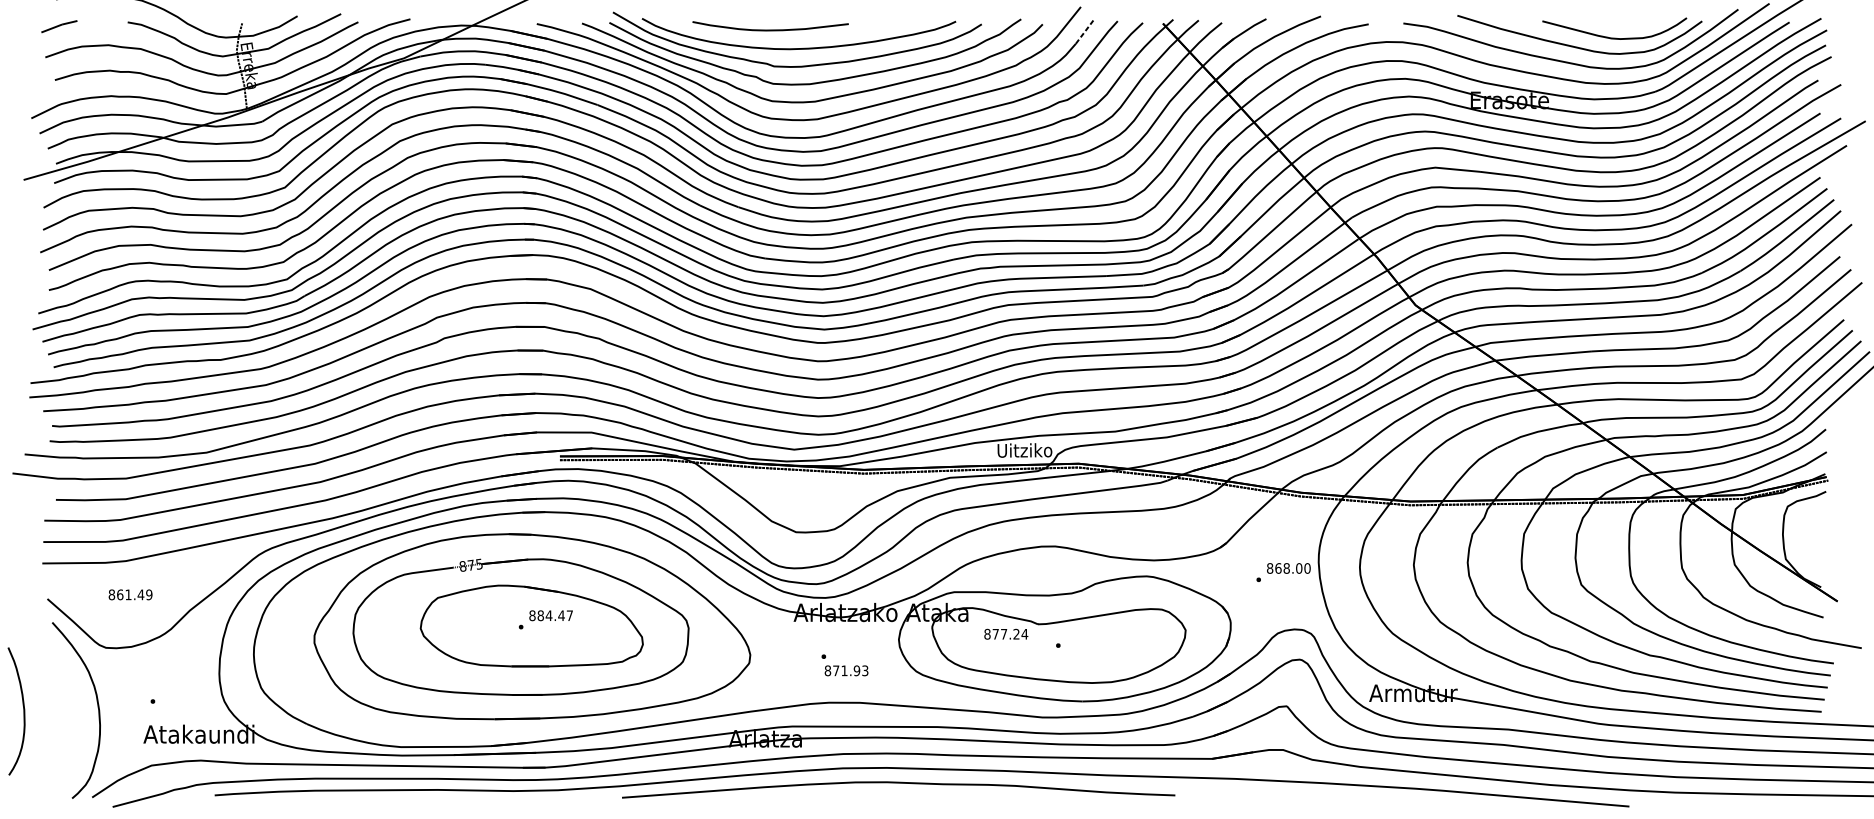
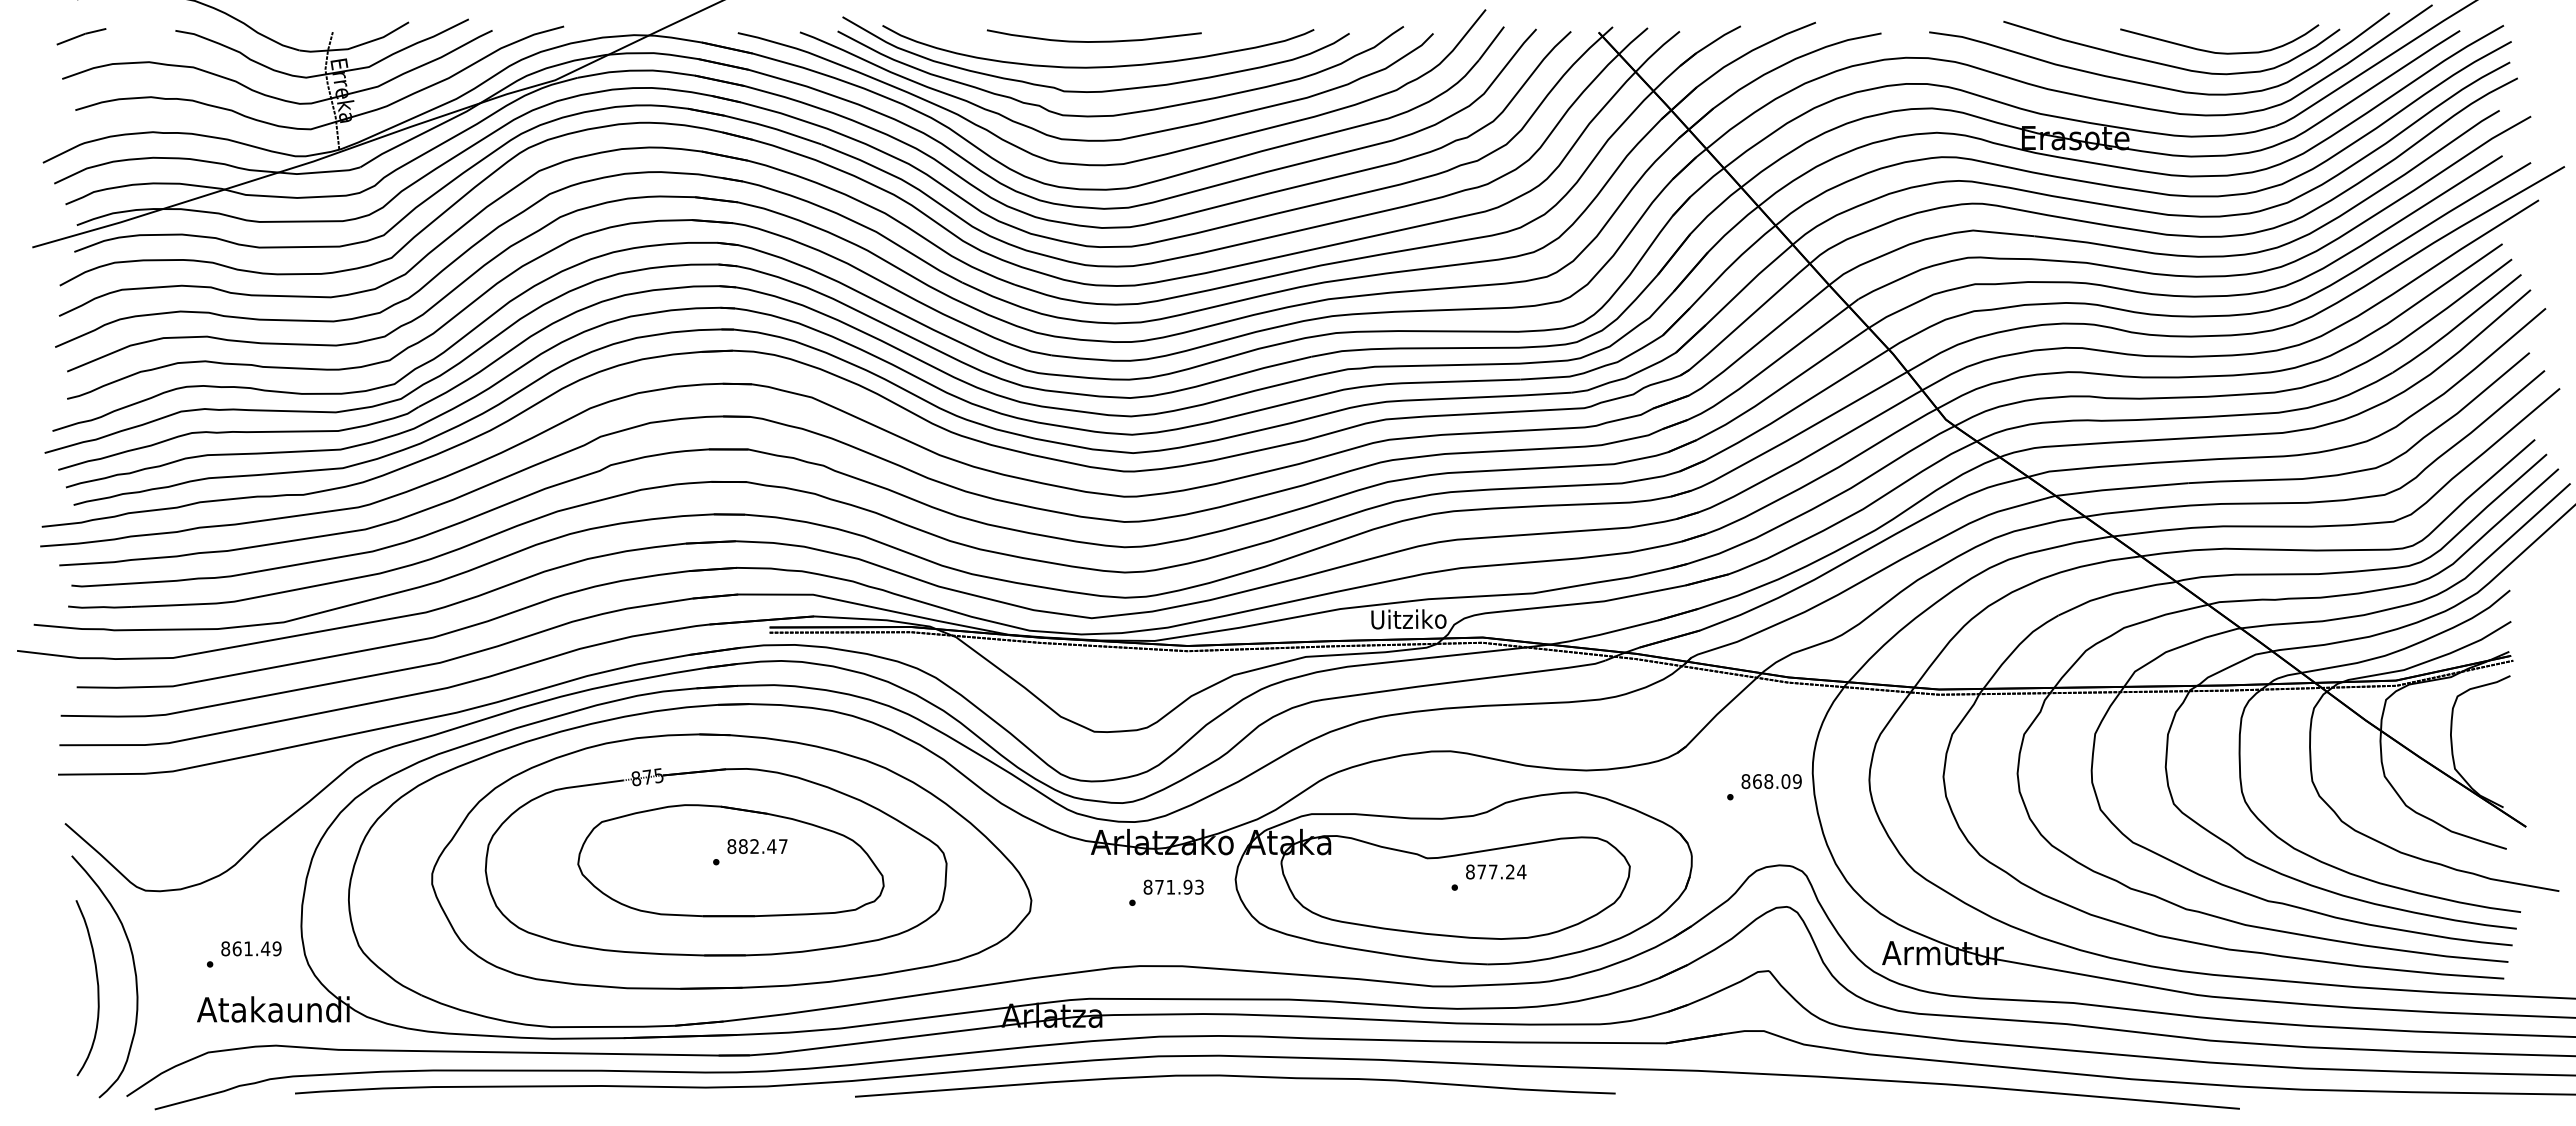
curve: (770, 30) -> (1093, 41), moved
line: (1085, 31) -> (1491, 43), dashed -> solid
text: (1306, 568) -> (1796, 781), 868.00 -> 868.09
text: (130, 594) -> (251, 948), moved
text: (548, 615) -> (754, 846), 884.47 -> 882.47
text: (1006, 633) -> (1496, 871), moved
text: (846, 670) -> (1173, 886), moved
curve: (23, 711) -> (97, 988), moved

